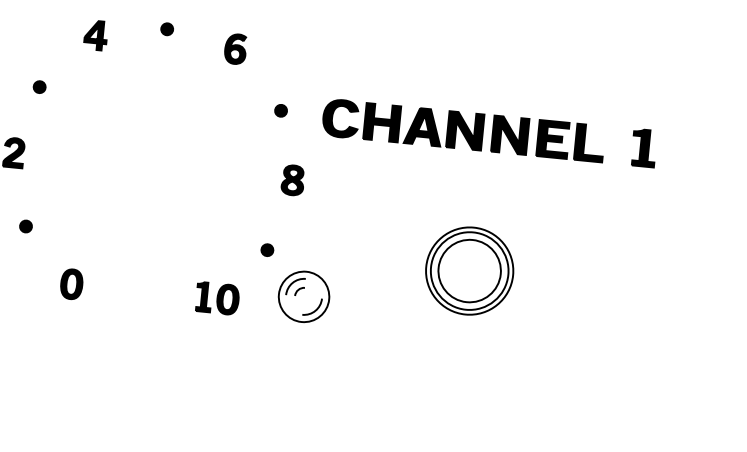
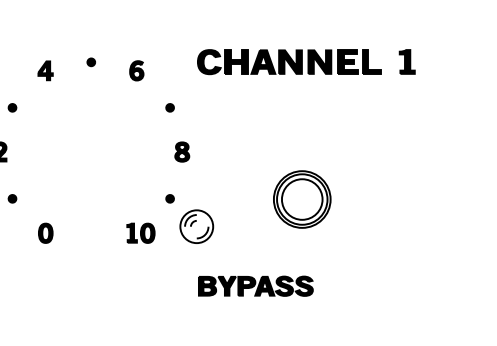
part: (489, 133) -> (306, 62), moved
part: (385, 395) -> (255, 285), added

